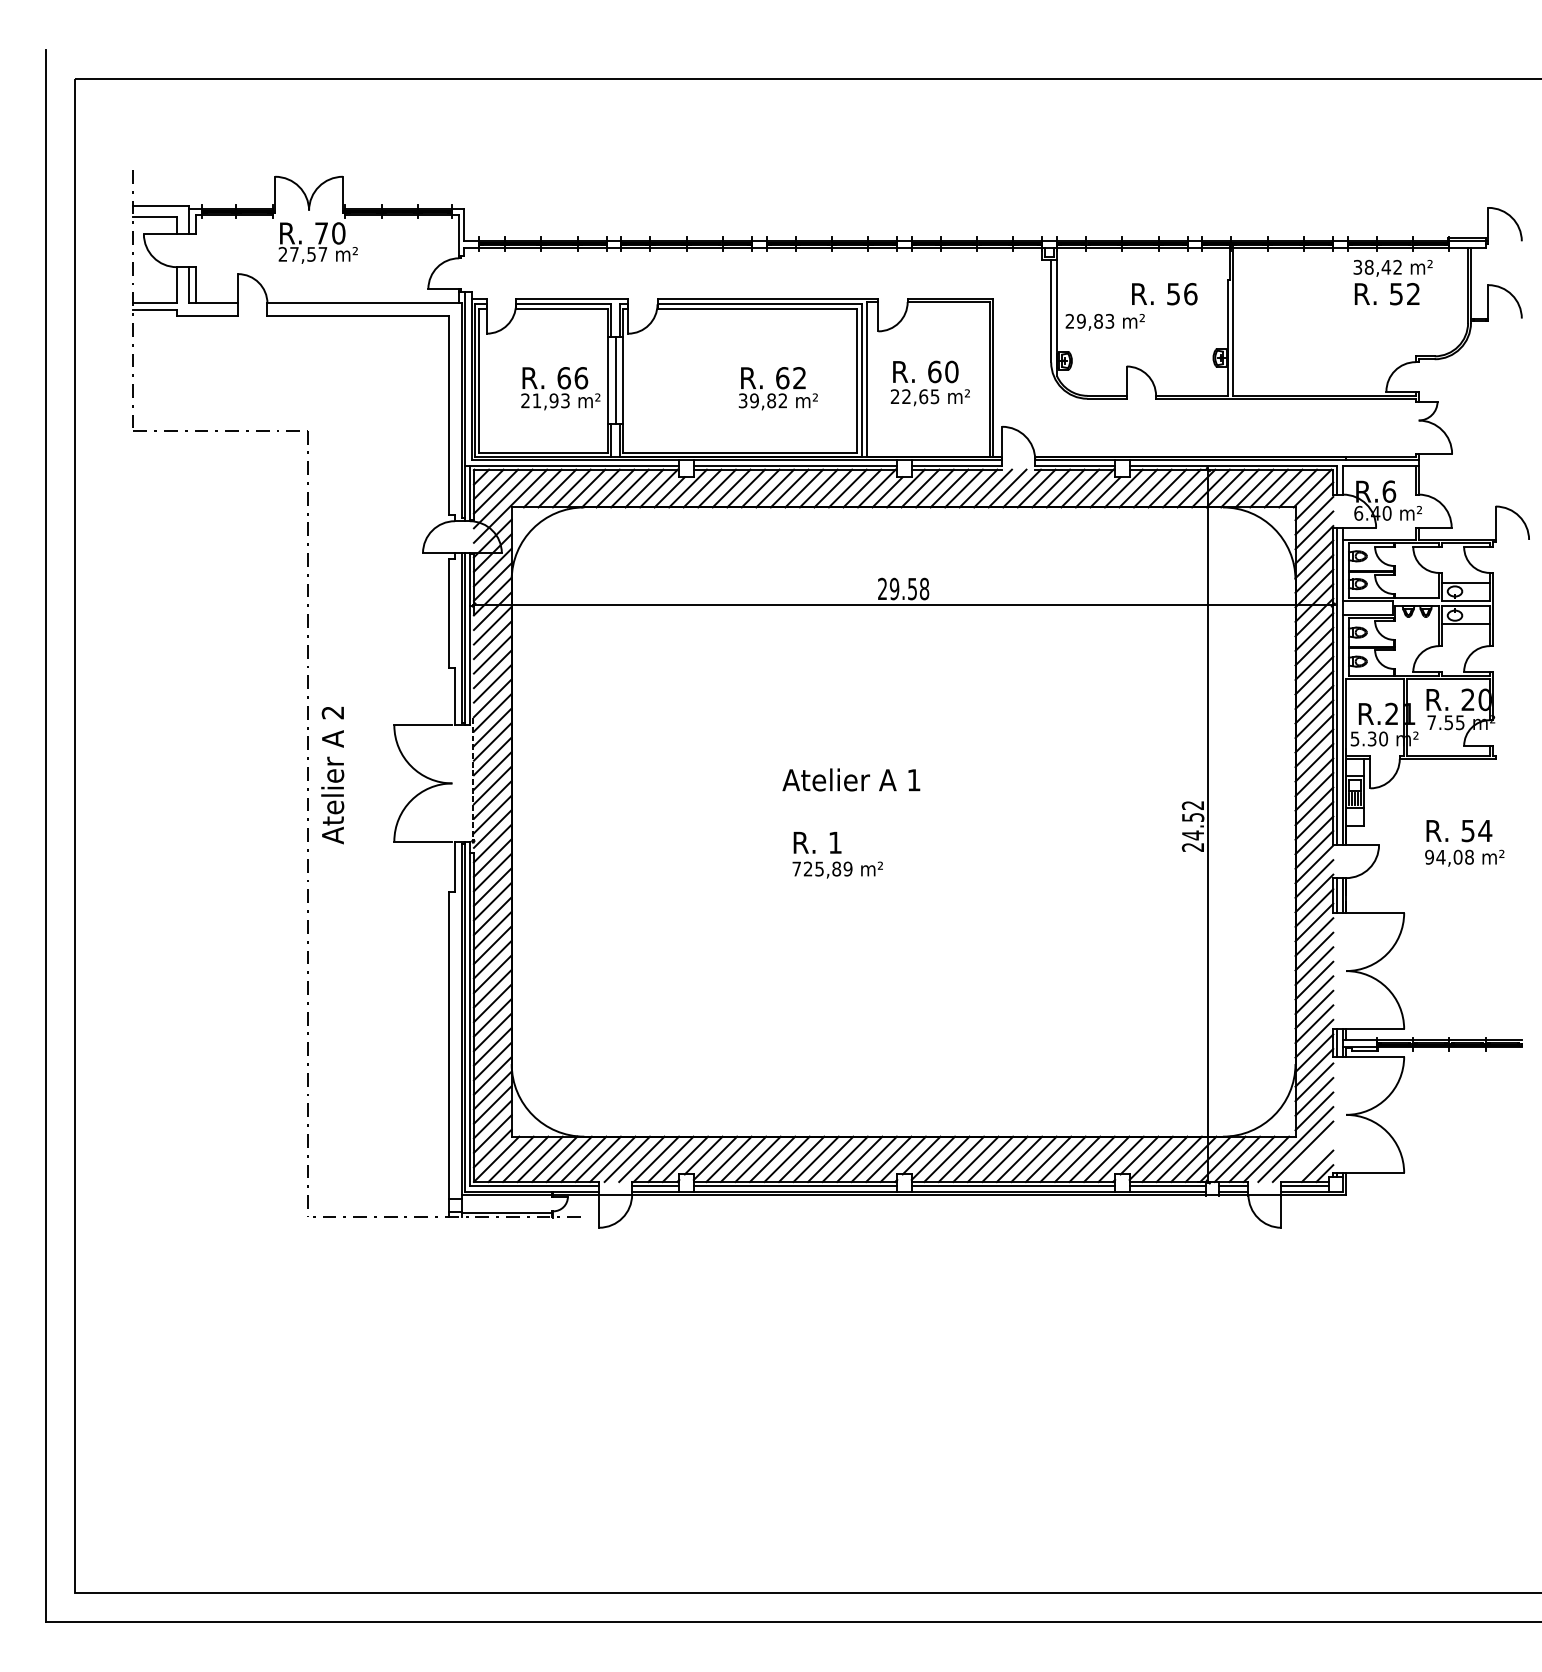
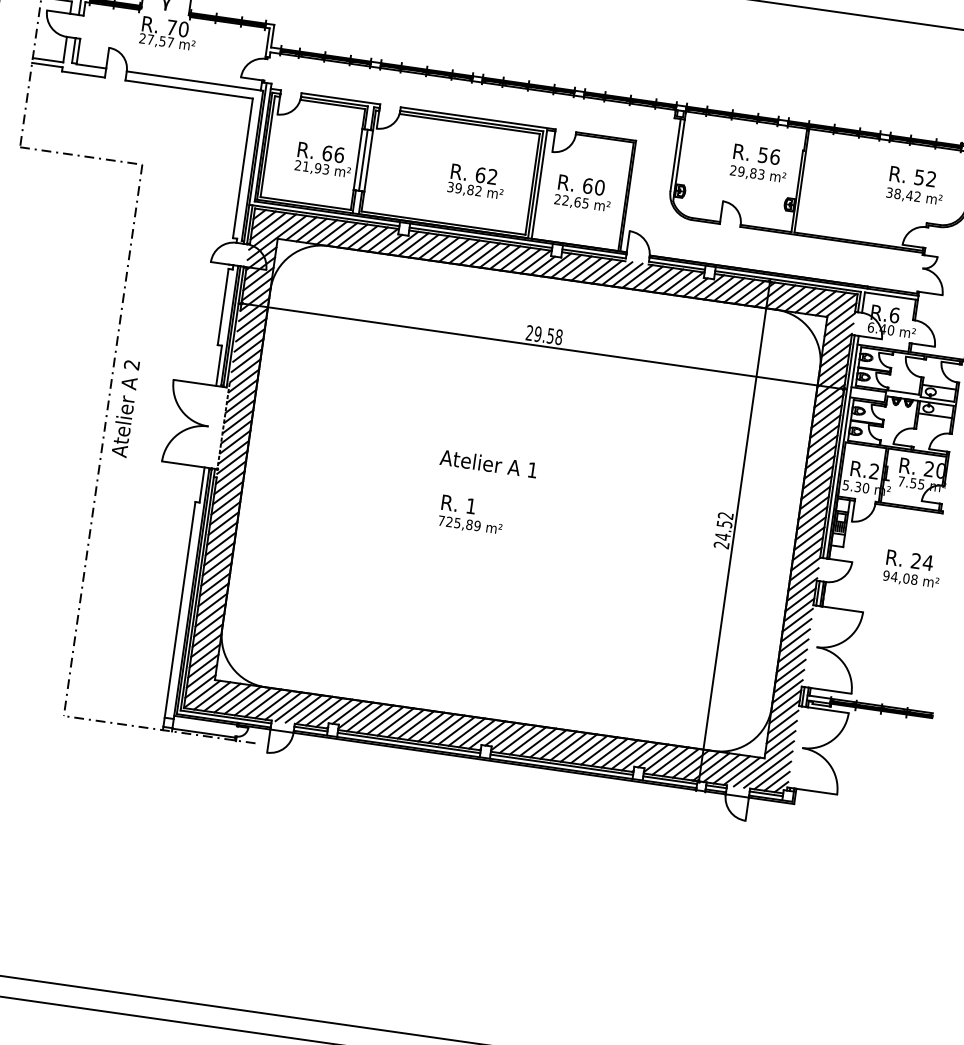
text: (1392, 267) -> (913, 196), moved
text: (1104, 321) -> (757, 174), moved
text: (1467, 830) -> (915, 560), 54 -> 24
line: (1310, 1159) -> (772, 775), added

